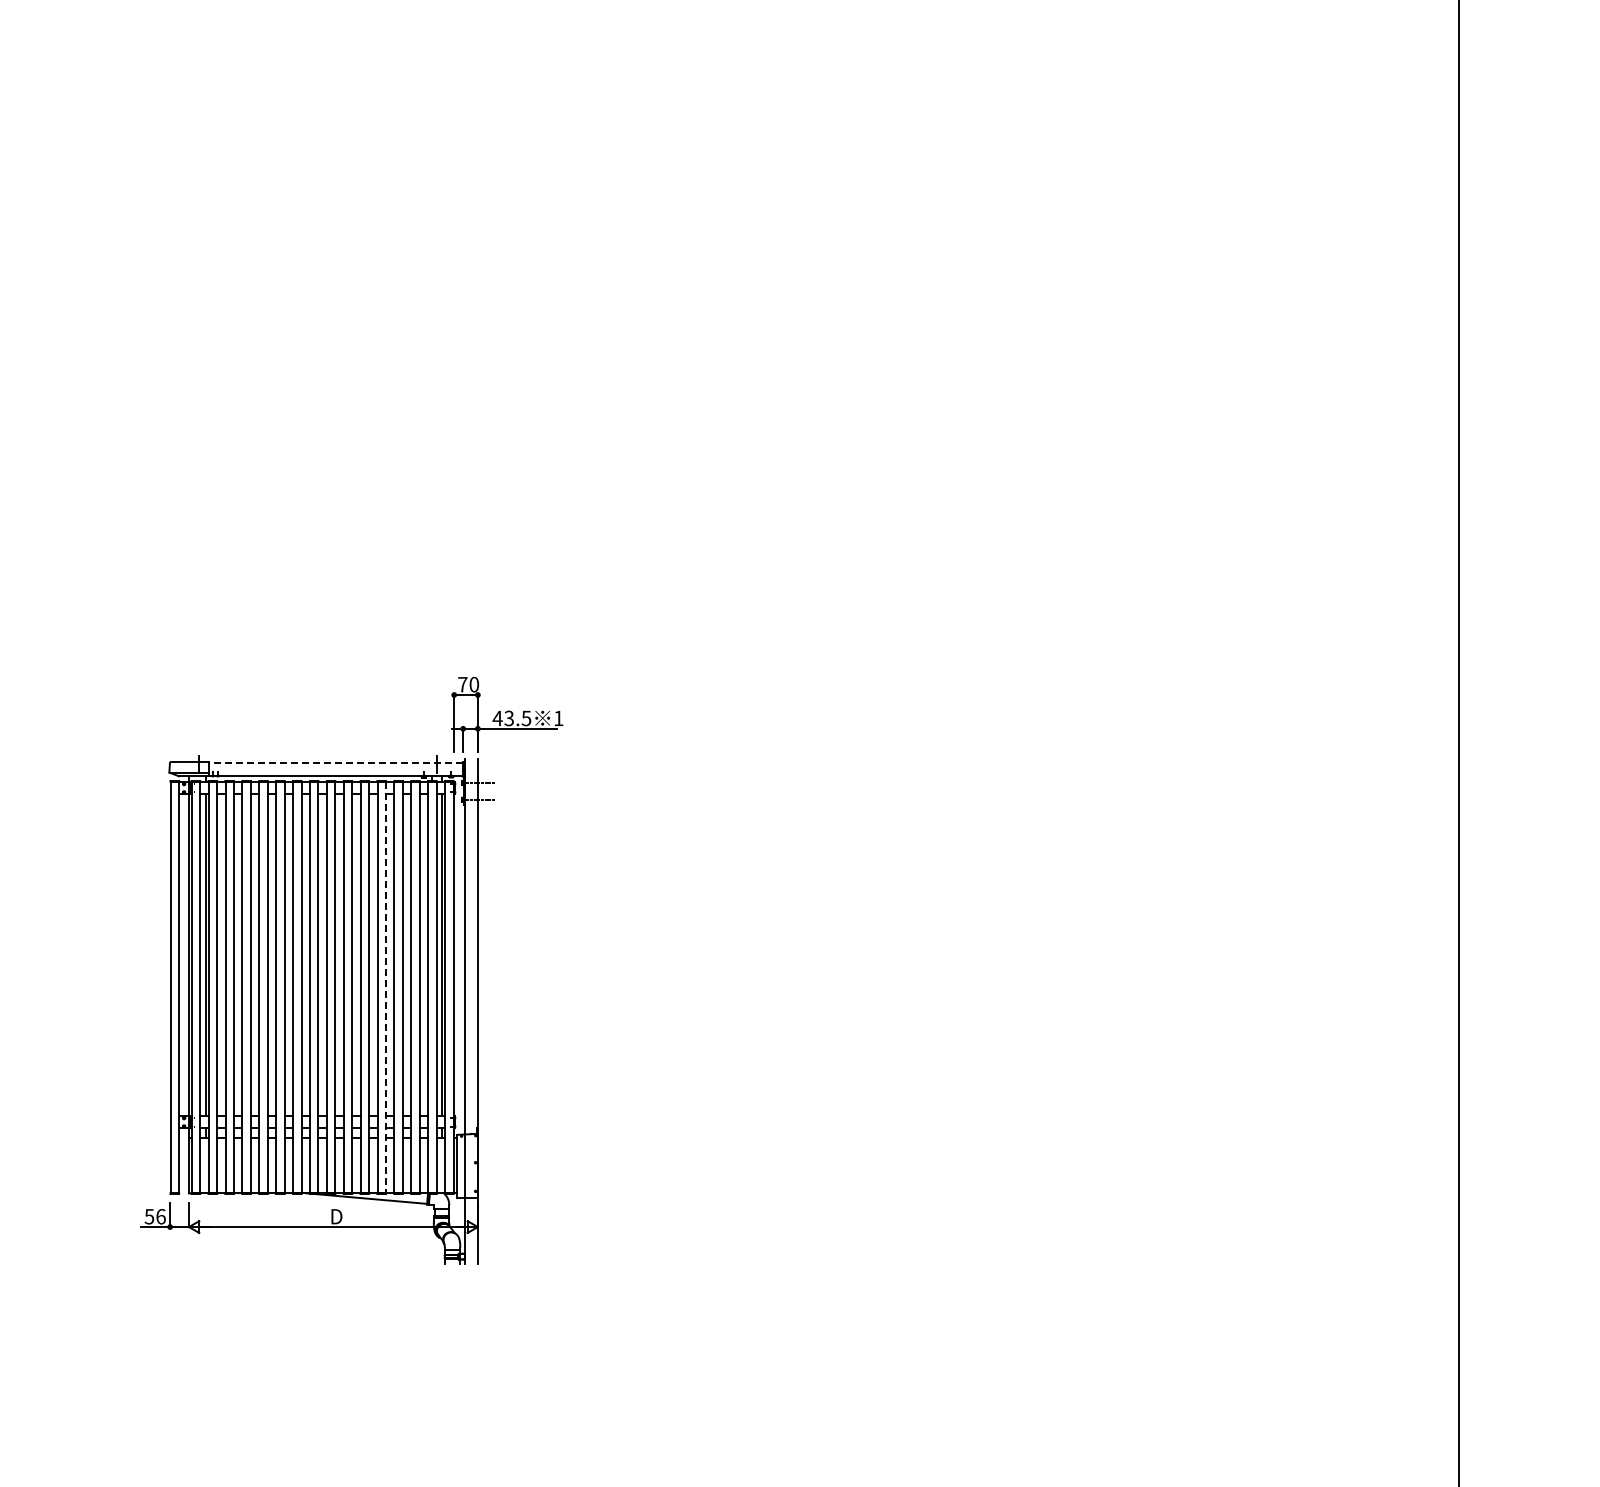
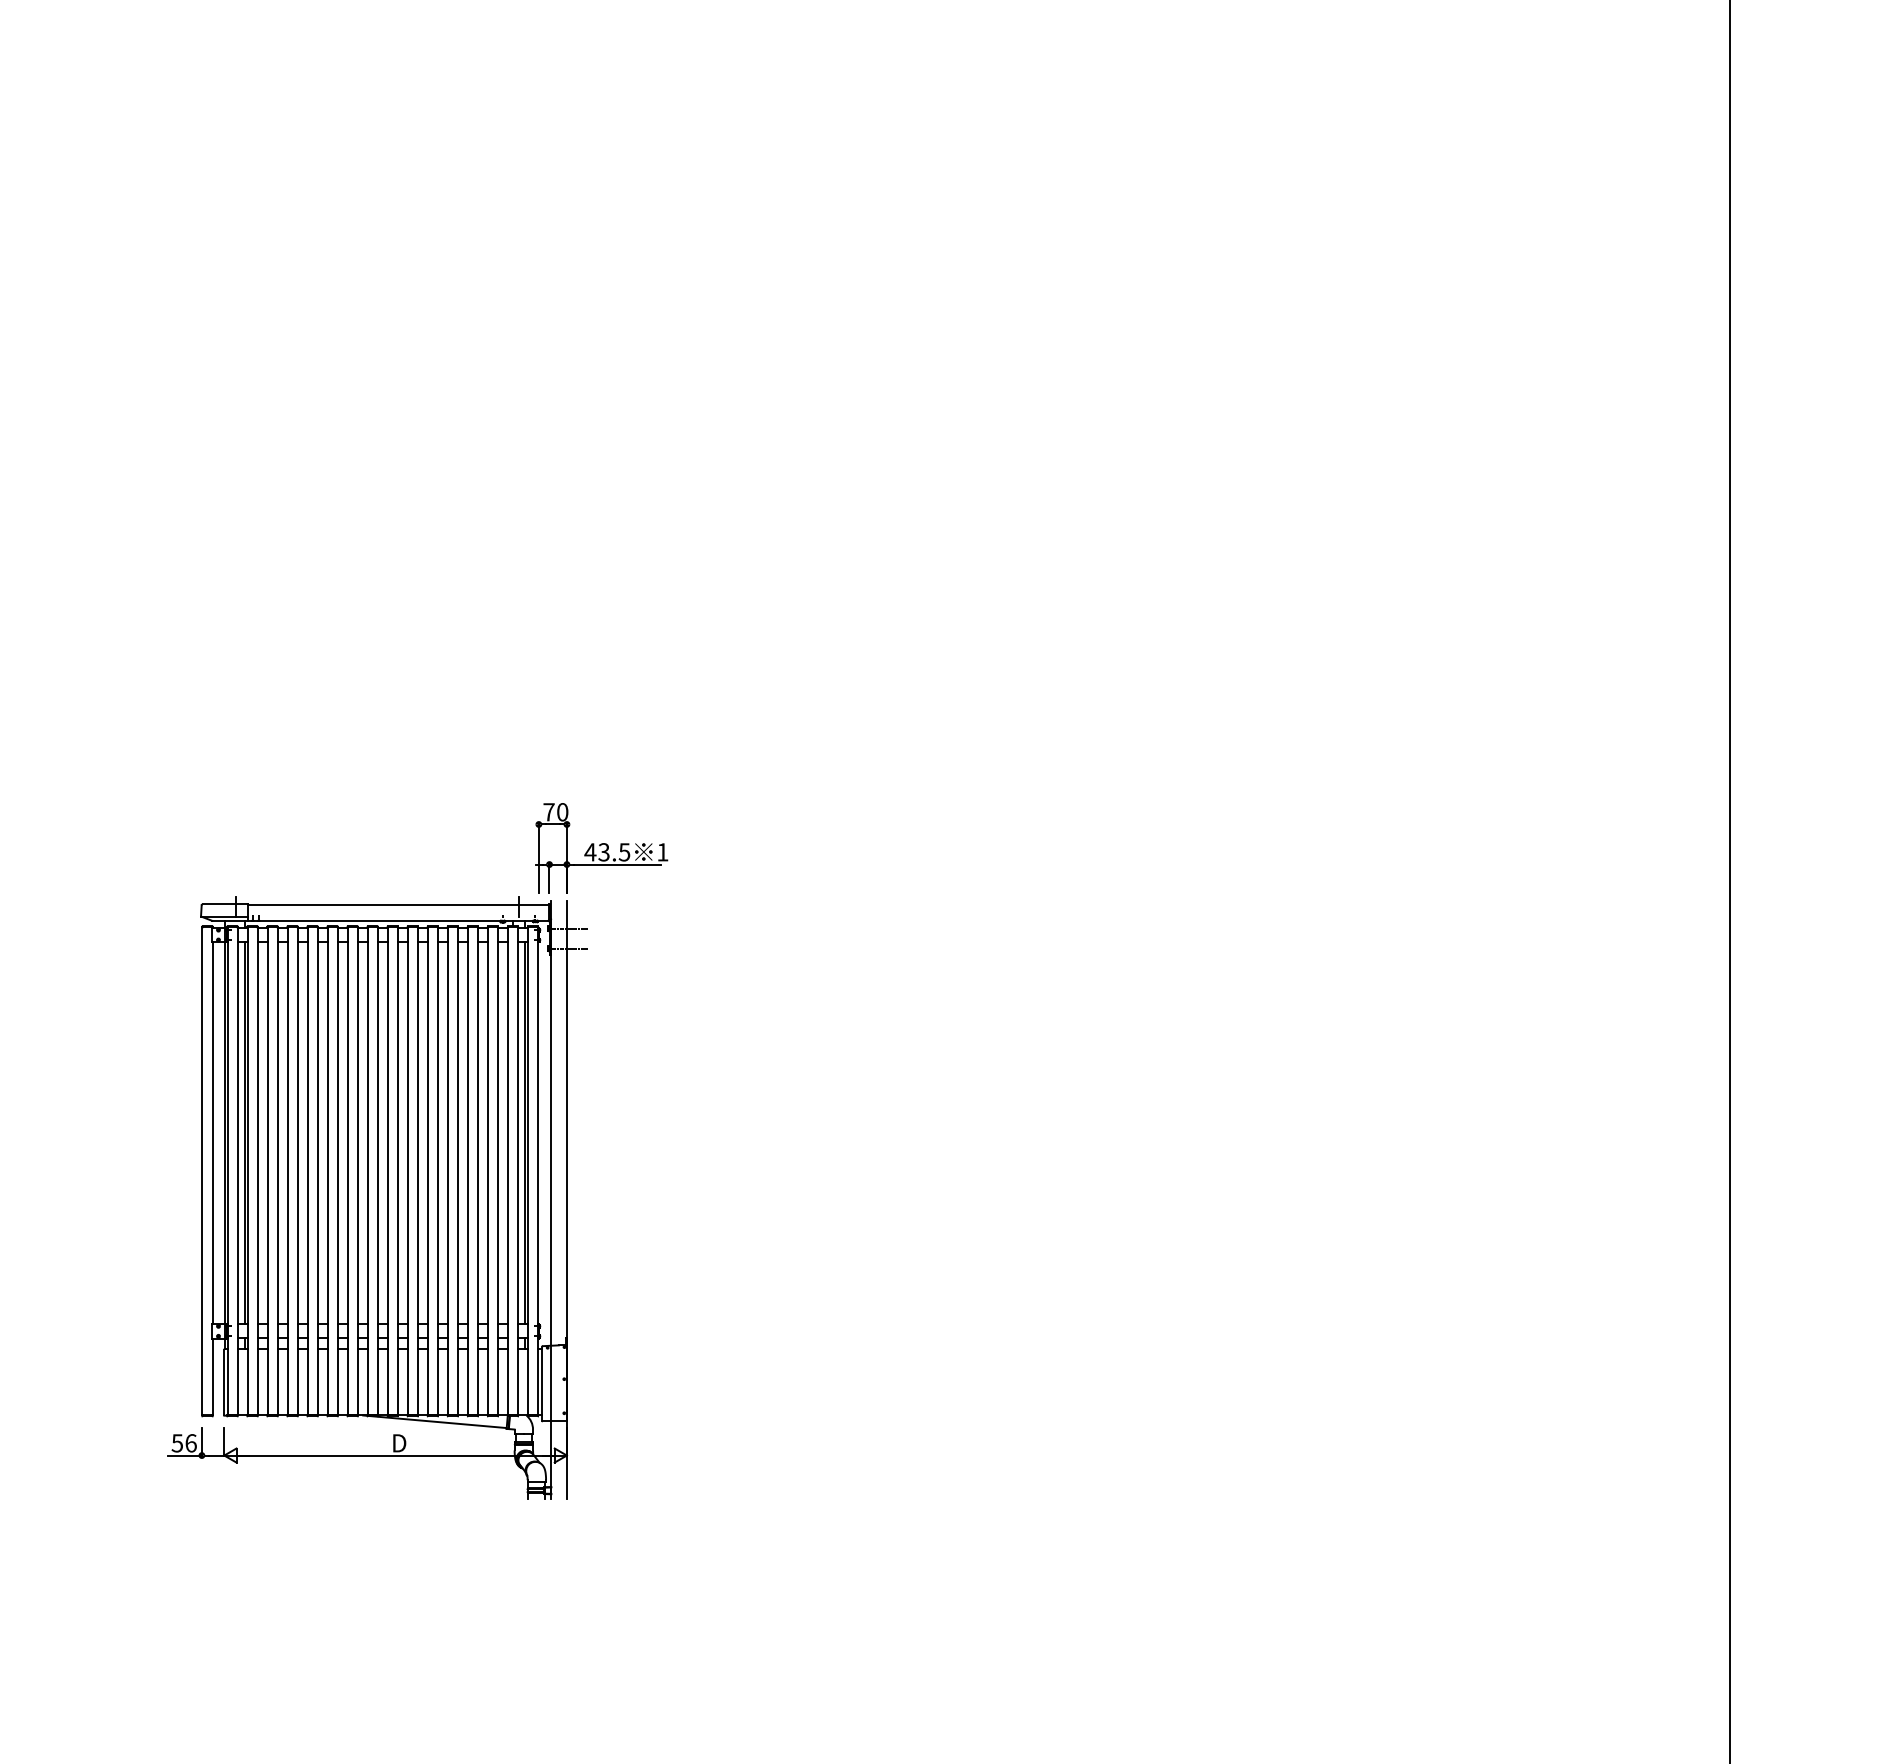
line: (335, 762) -> (398, 904), dashed -> solid
line: (385, 987) -> (457, 1171), dashed -> solid

